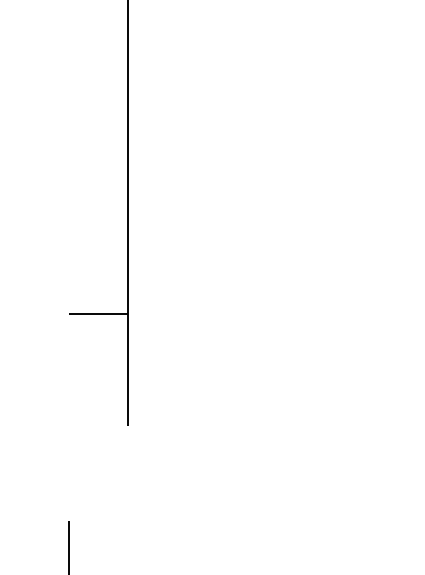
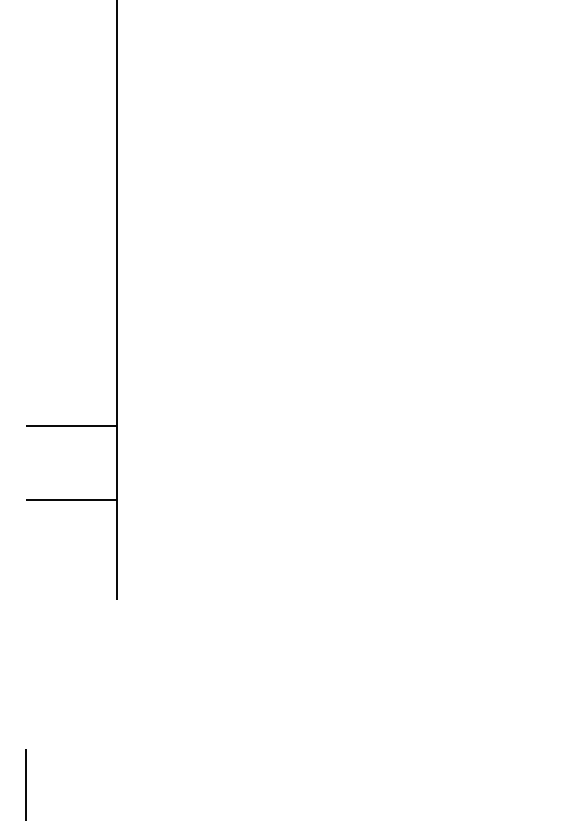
line: (97, 361) -> (70, 500), added

